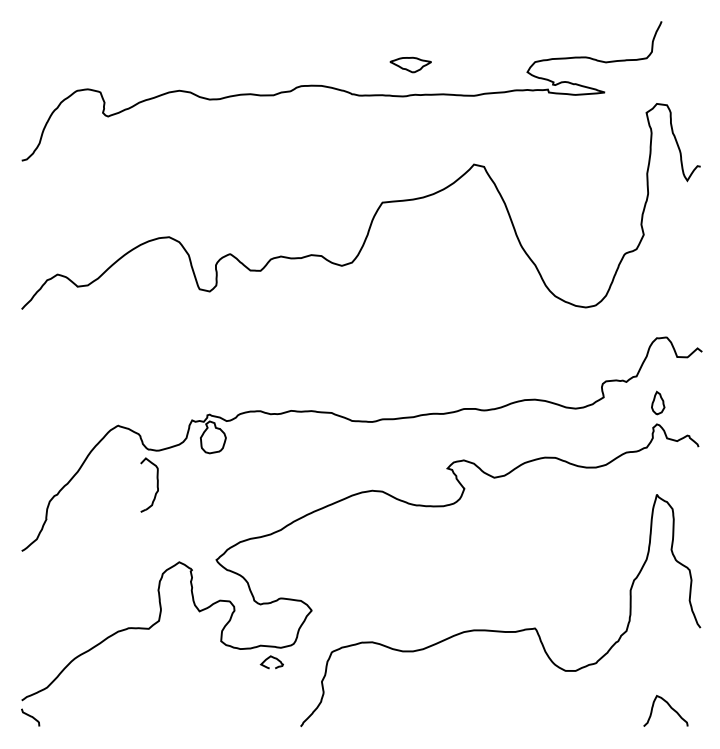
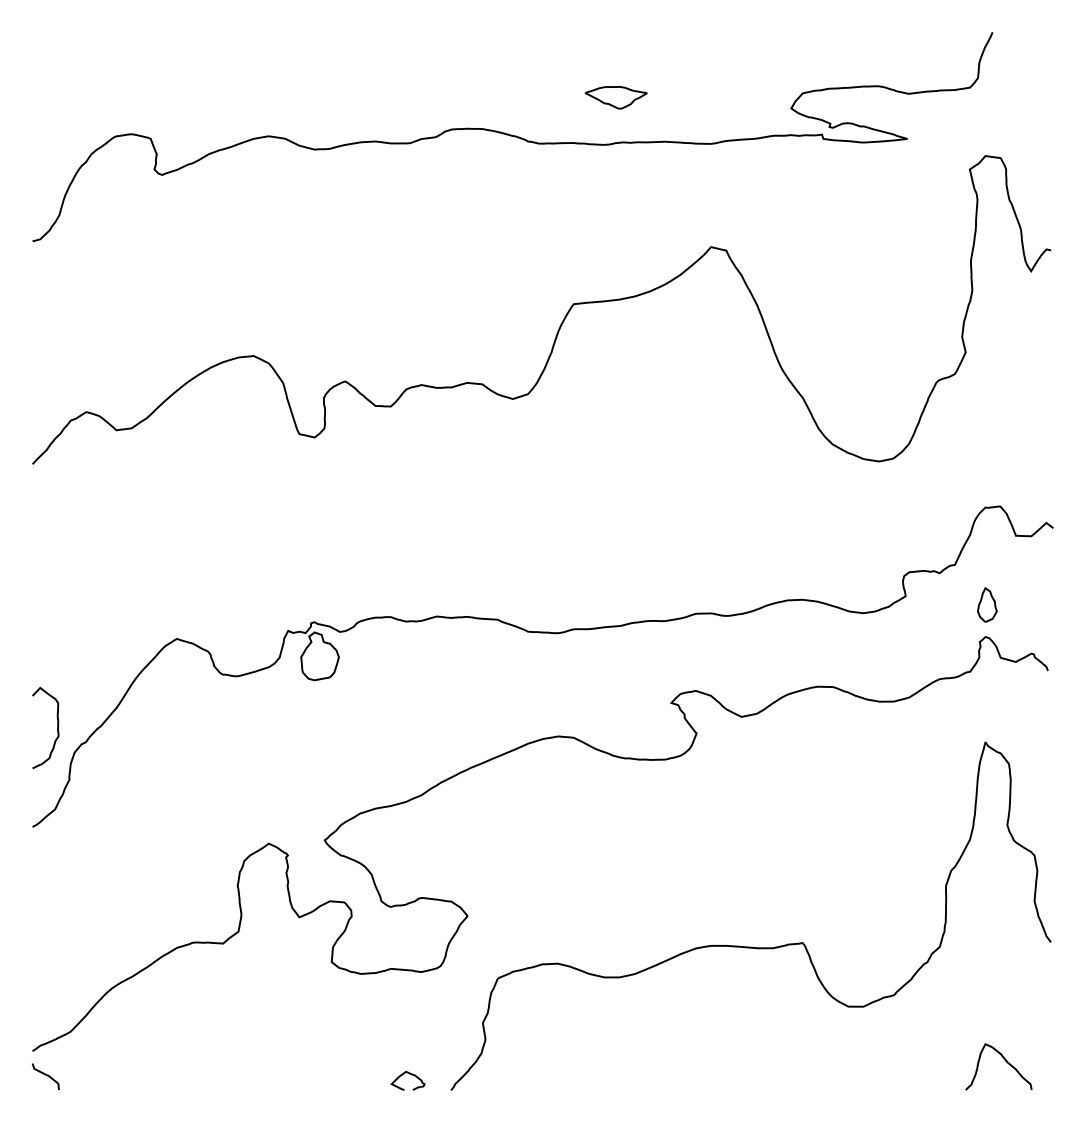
part: (156, 484) -> (56, 727), moved
part: (271, 662) -> (407, 1081), moved

